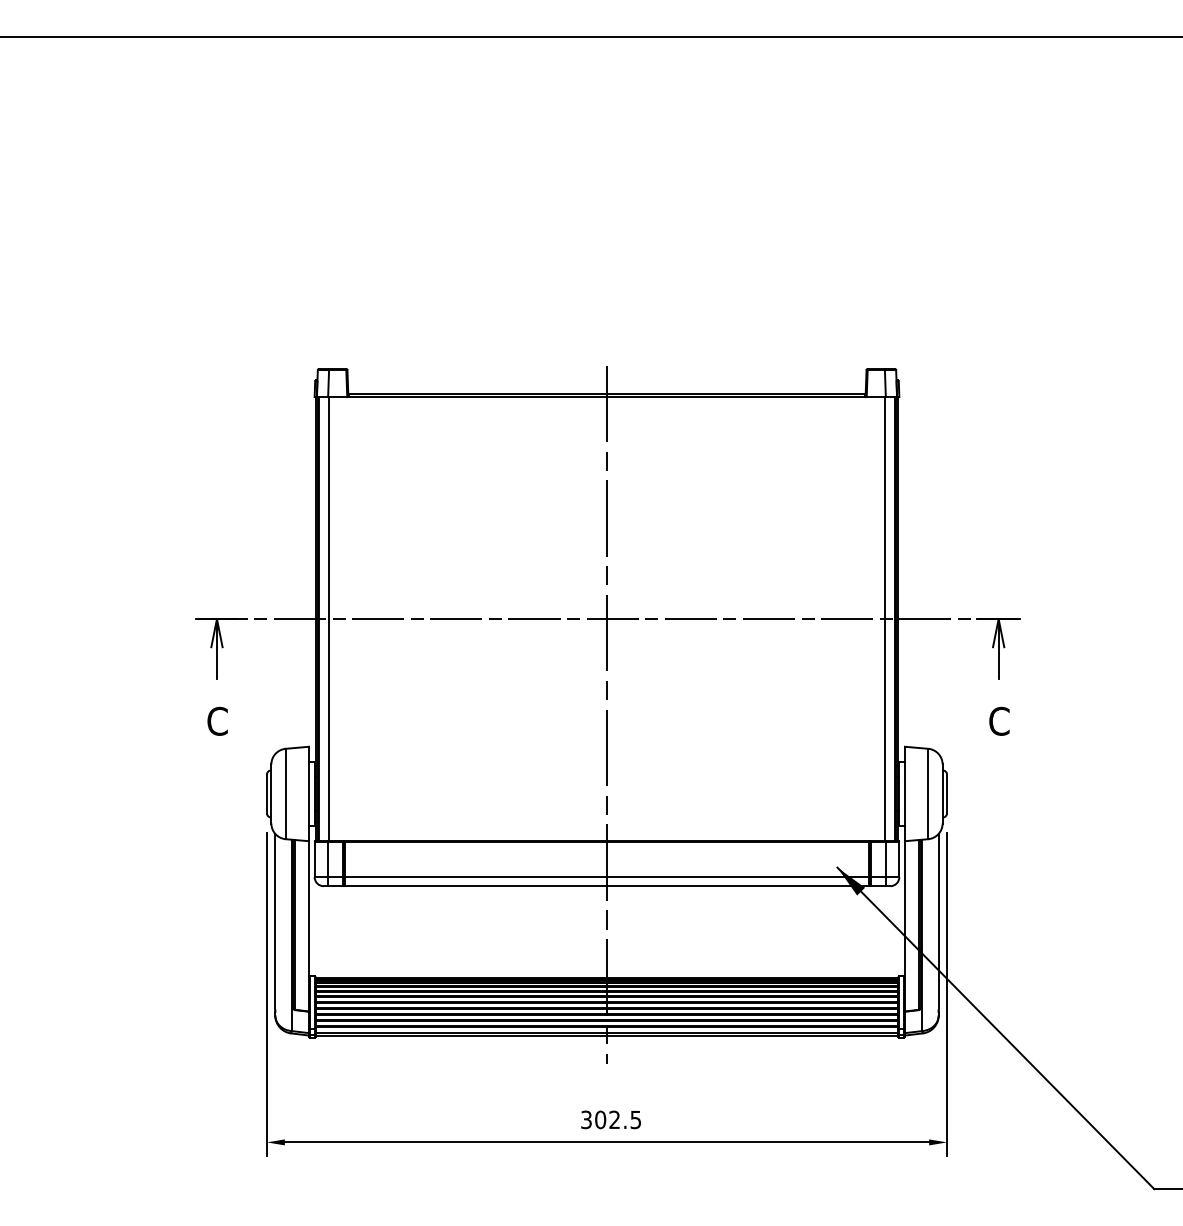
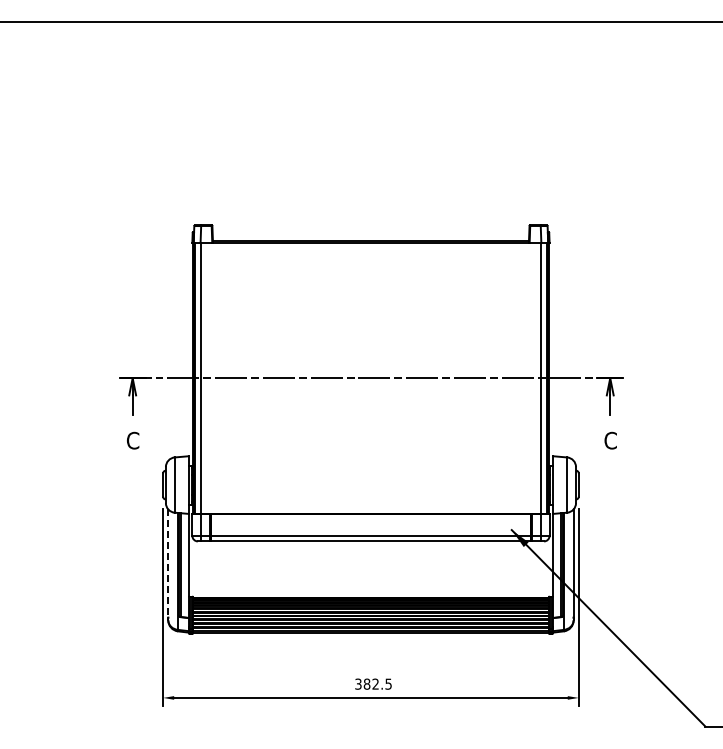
line: (606, 714) -> (370, 436), removed
line: (275, 922) -> (168, 563), solid -> dashed
text: (599, 1118) -> (366, 683), 302.5 -> 382.5

